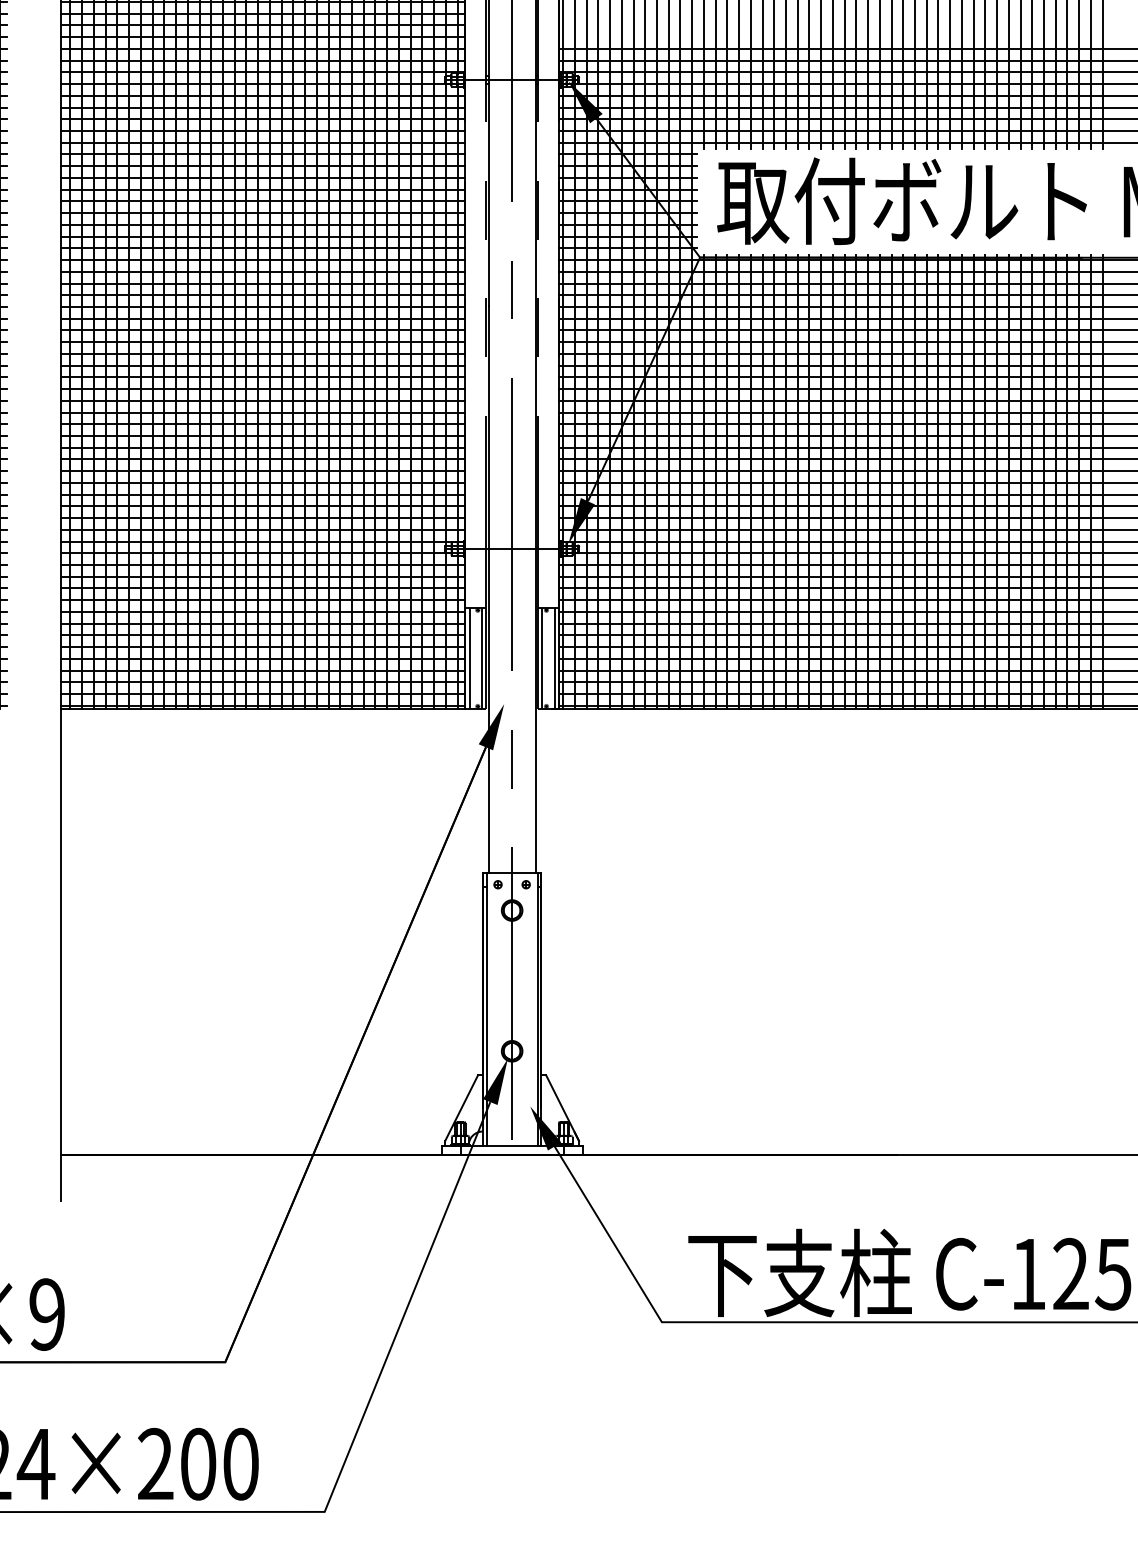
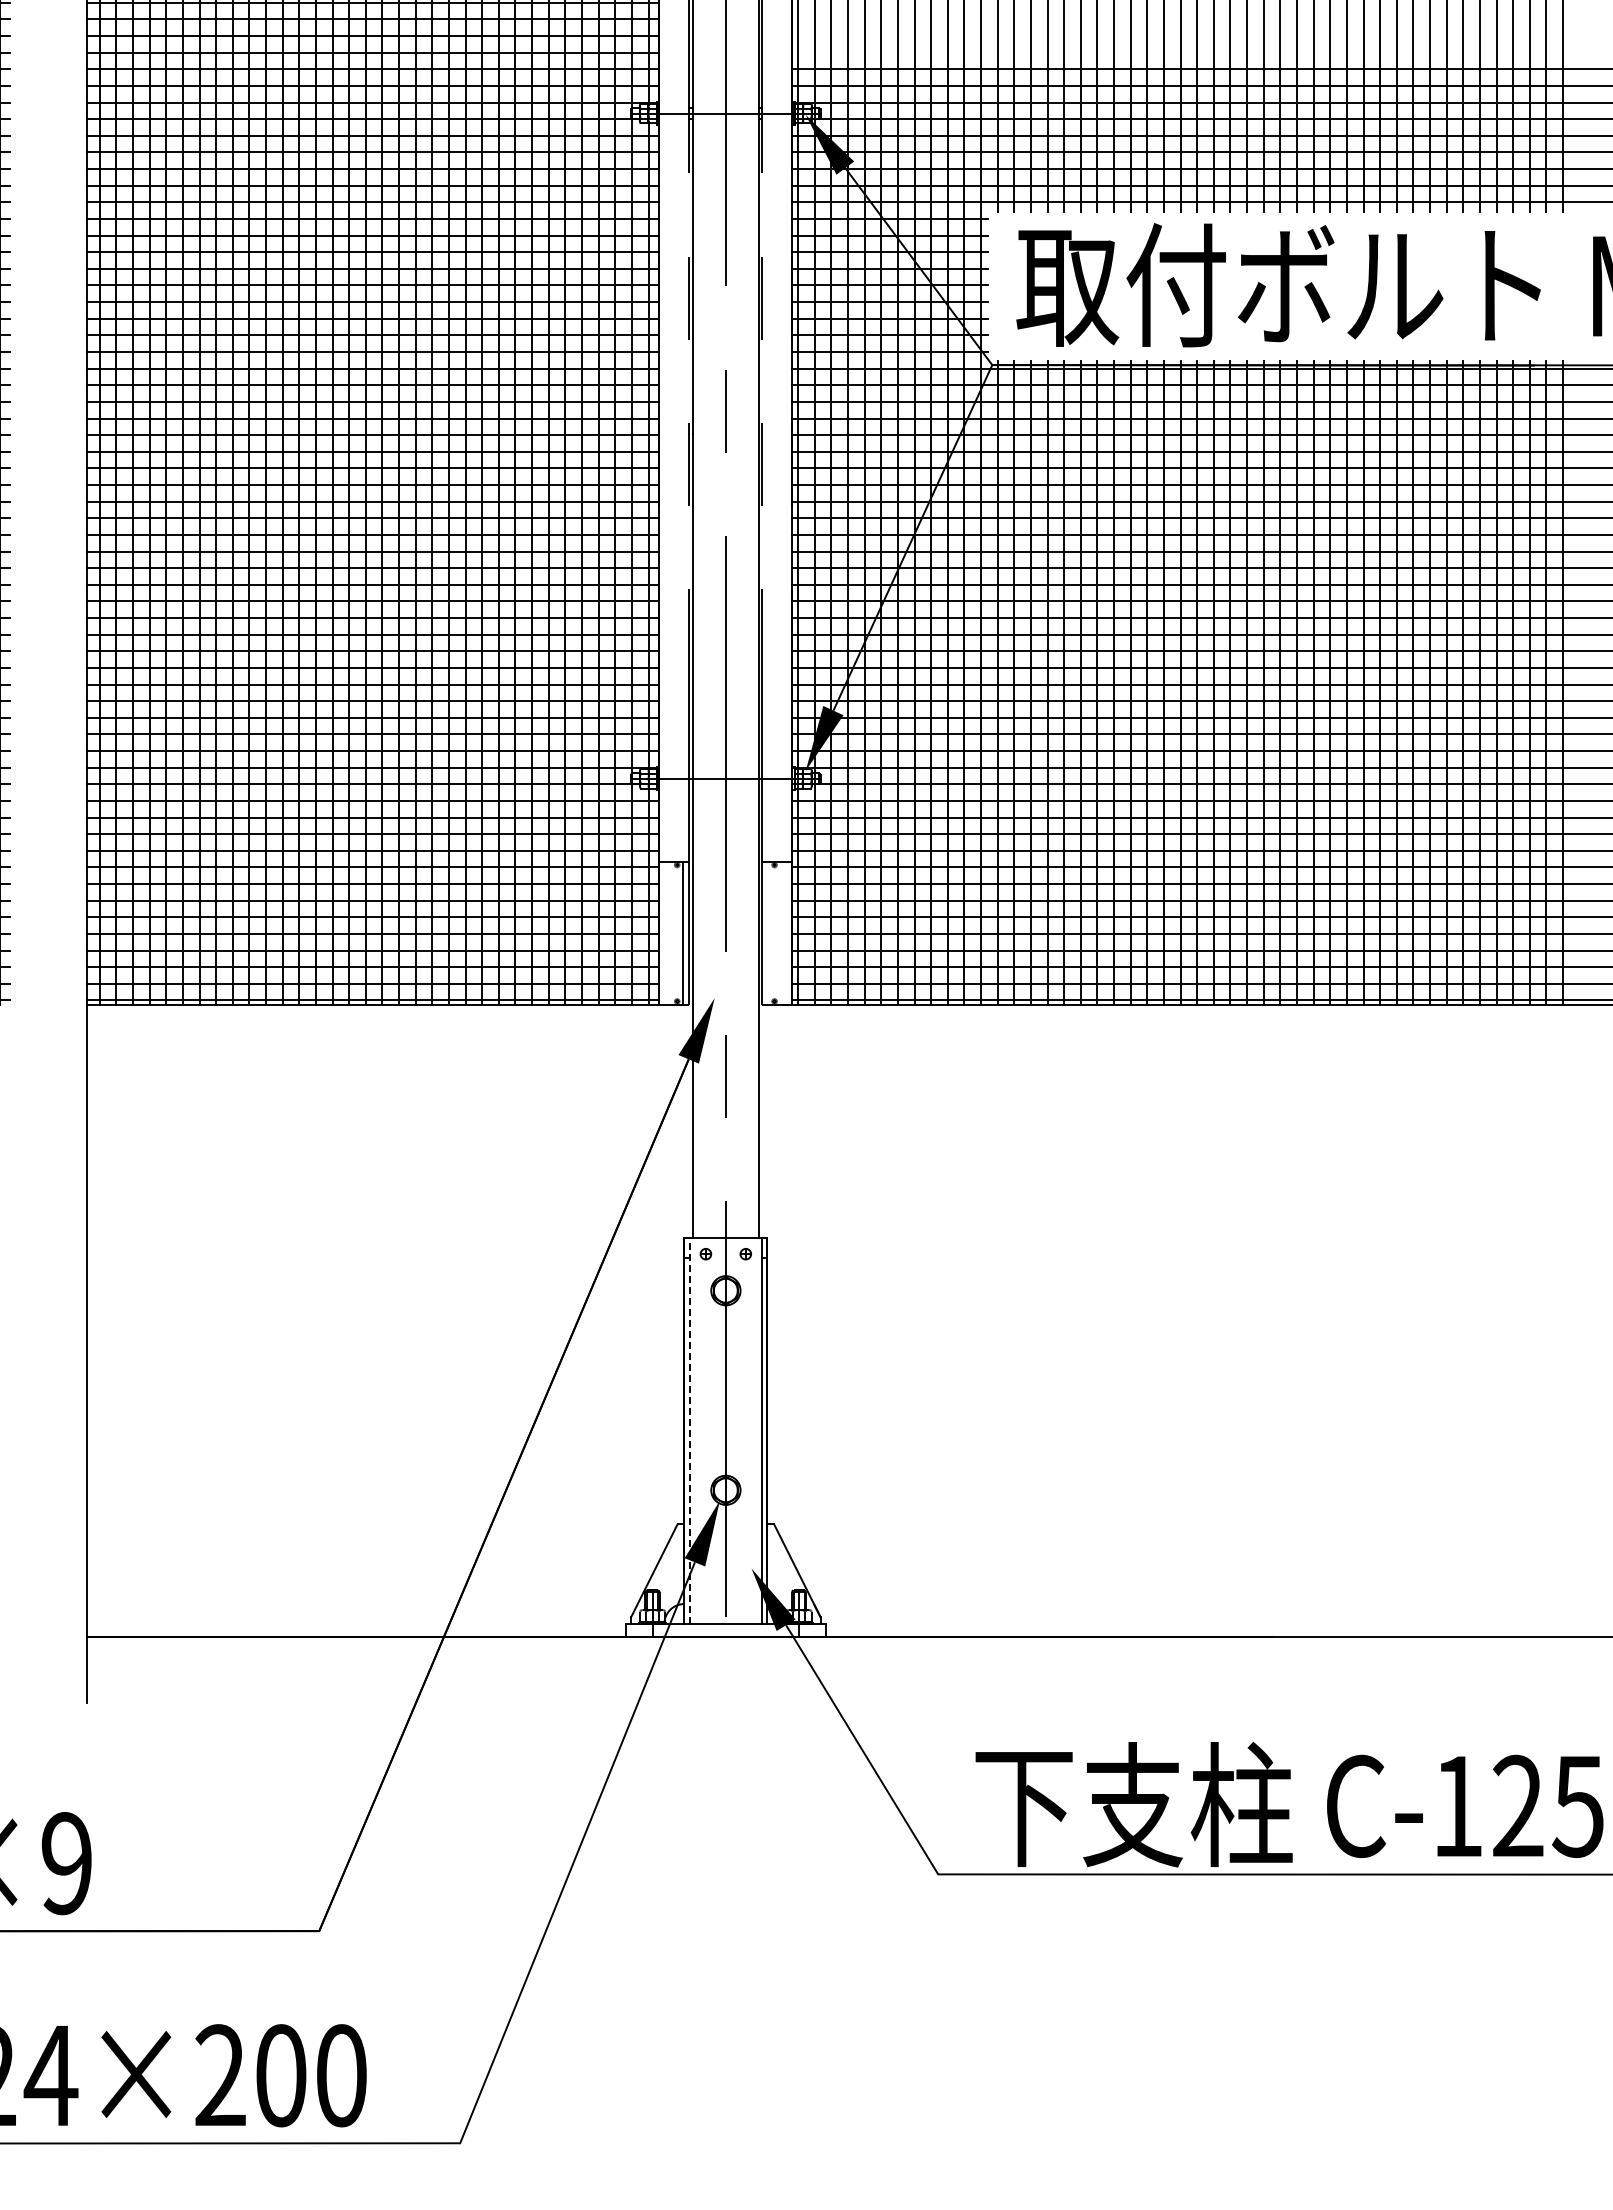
line: (469, 657) -> (665, 932), removed
line: (542, 657) -> (768, 932), removed
line: (554, 657) -> (786, 932), removed
line: (486, 1009) -> (689, 1430), solid -> dashed

